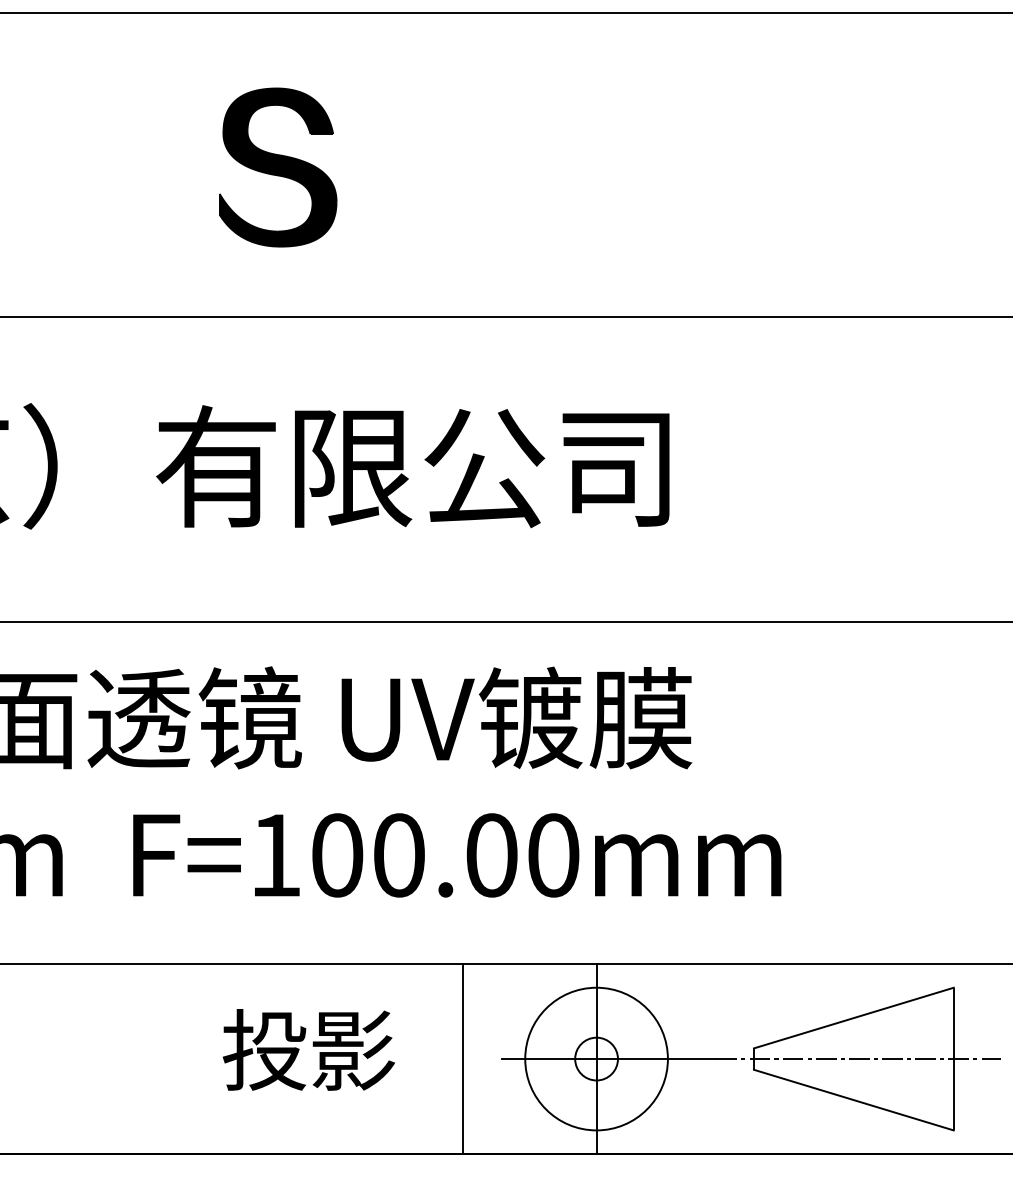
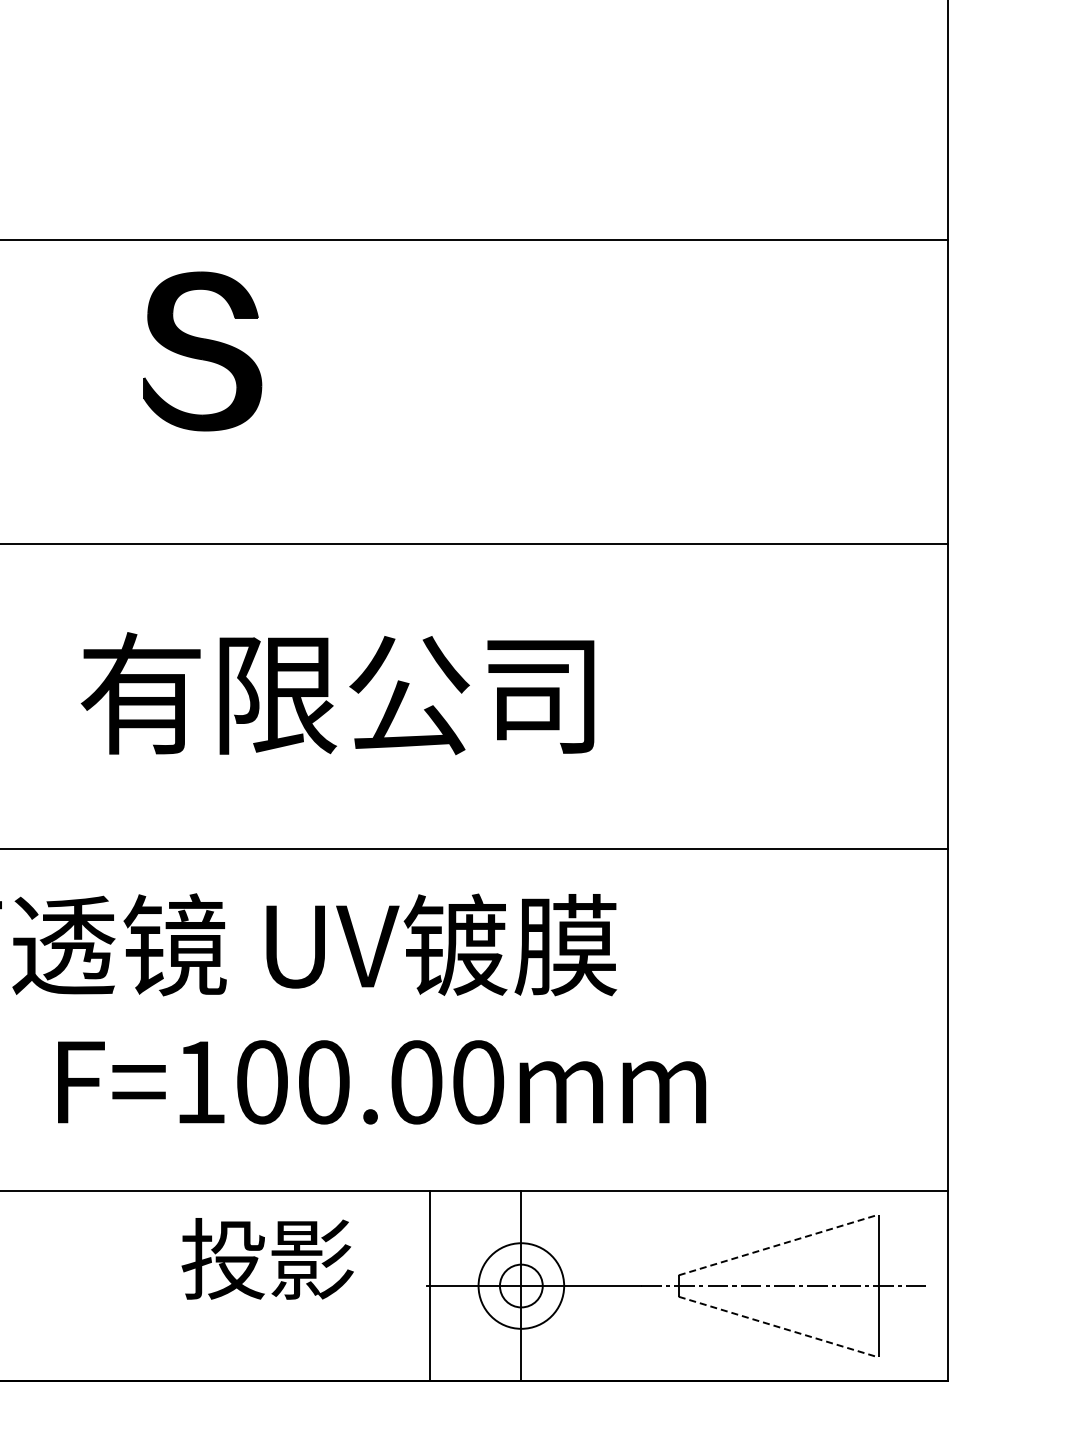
part: (277, 167) -> (202, 351), moved
line: (854, 1017) -> (779, 1244), solid -> dashed
text: (308, 1049) -> (267, 1258), moved
line: (462, 1058) -> (429, 1285), moved
circle: (596, 1058) -> (521, 1285), size x0.6
line: (854, 1100) -> (779, 1327), solid -> dashed

